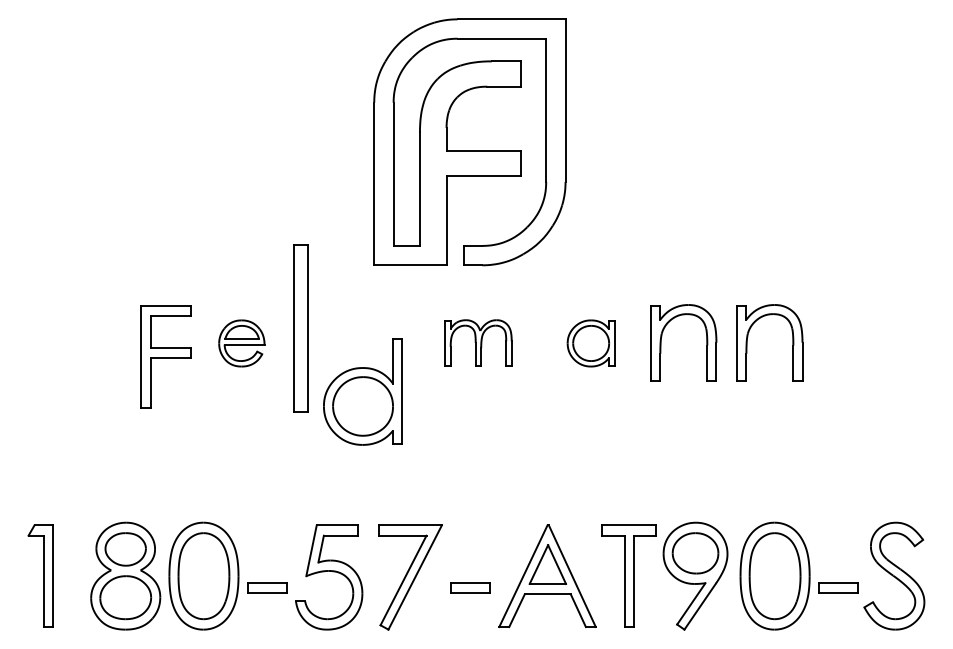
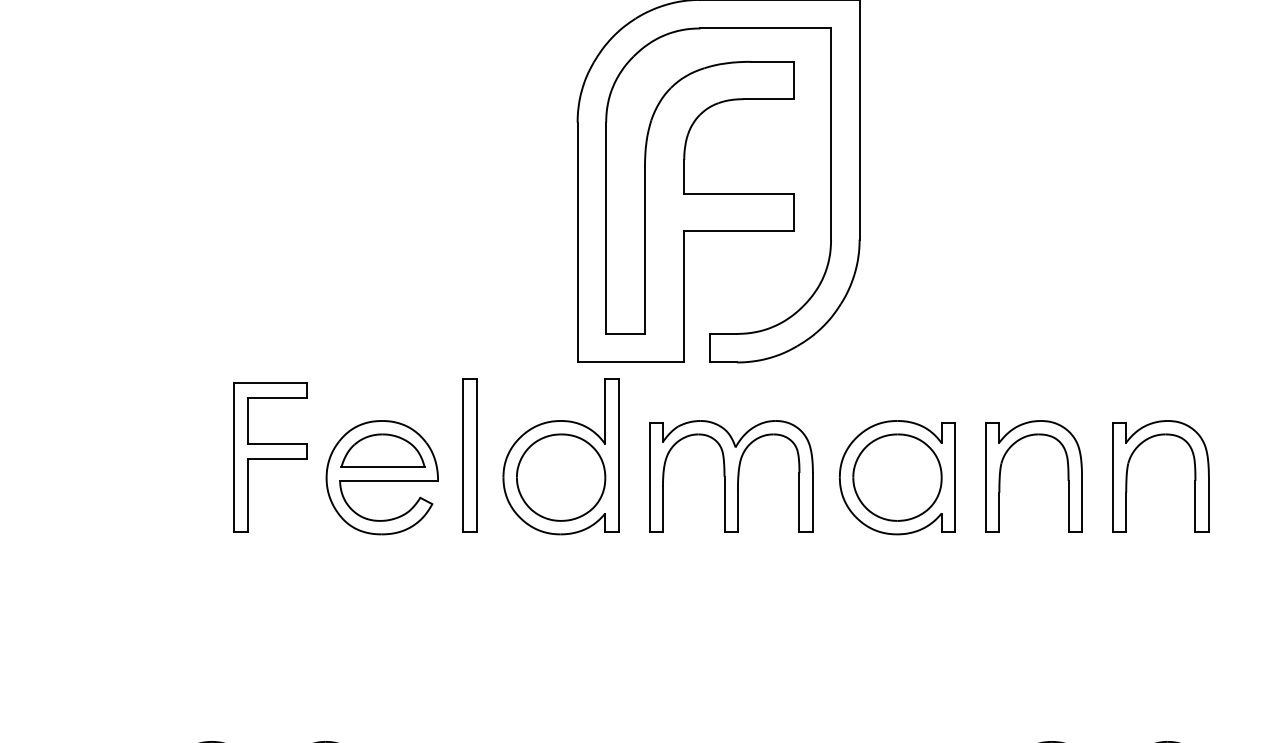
part: (301, 328) -> (470, 455), size x0.62
part: (478, 342) -> (731, 476), size x1.67
part: (241, 343) -> (381, 477), size x1.67
part: (590, 343) -> (896, 477), size x1.67
part: (165, 356) -> (269, 457), moved
part: (362, 391) -> (560, 455), moved

